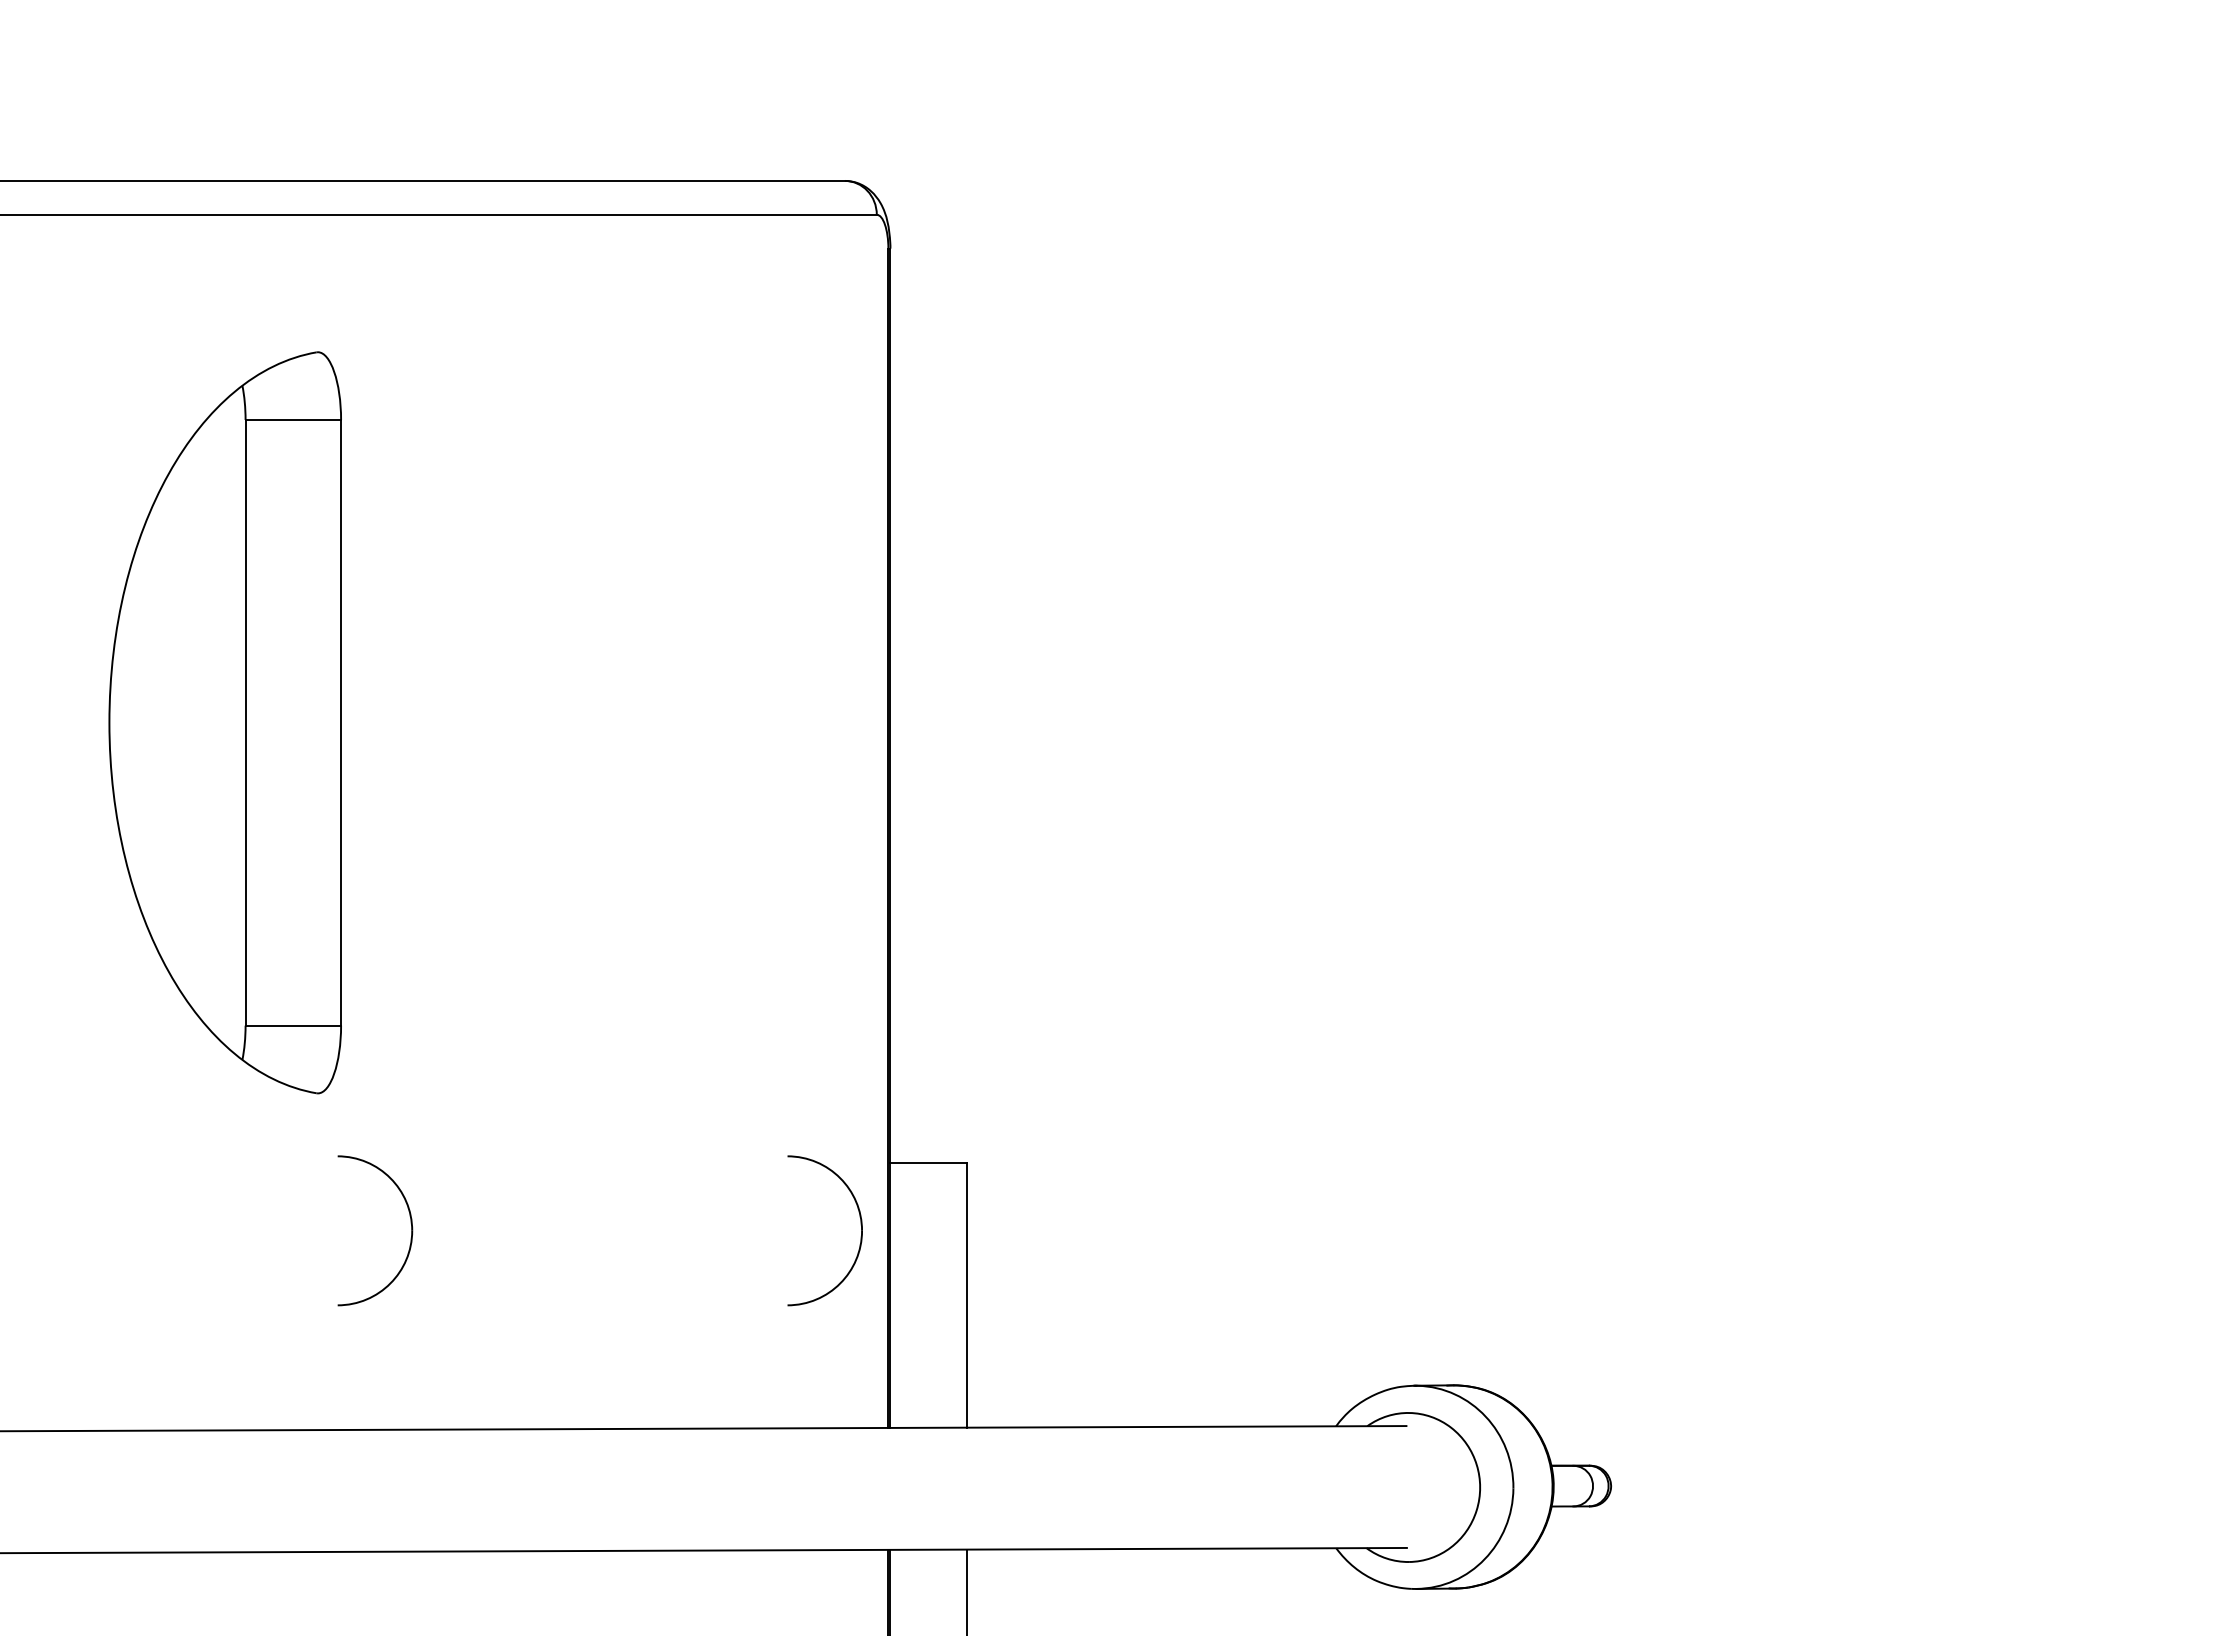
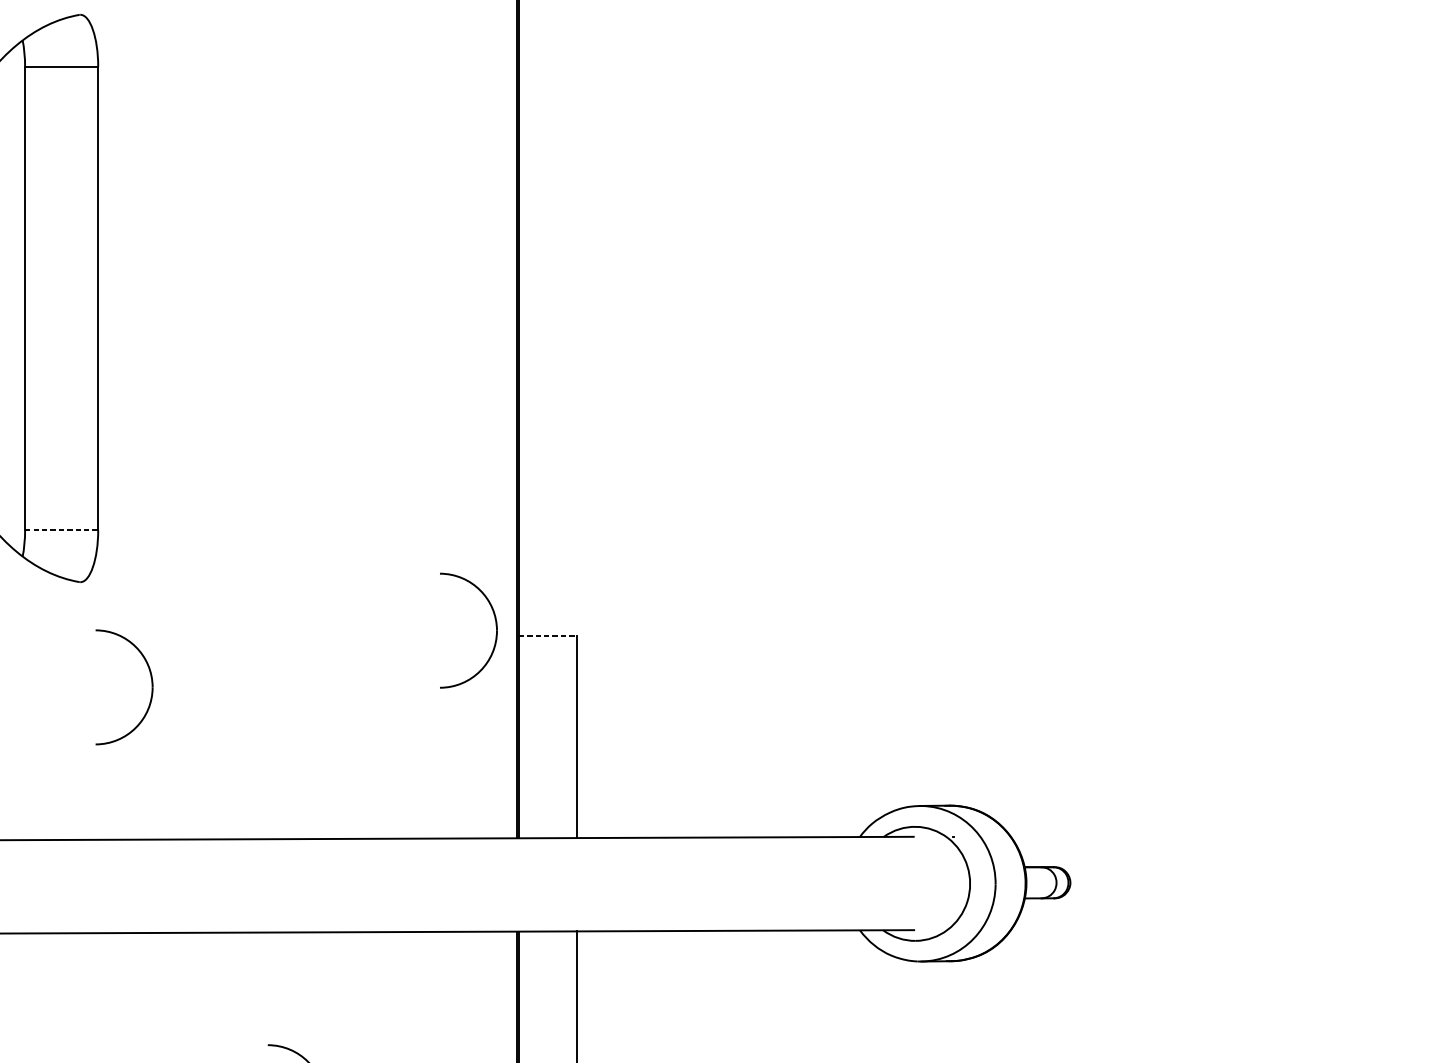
line: (293, 1025) -> (61, 530), solid -> dashed
line: (929, 1163) -> (548, 635), solid -> dashed
part: (860, 1225) -> (495, 626), moved

